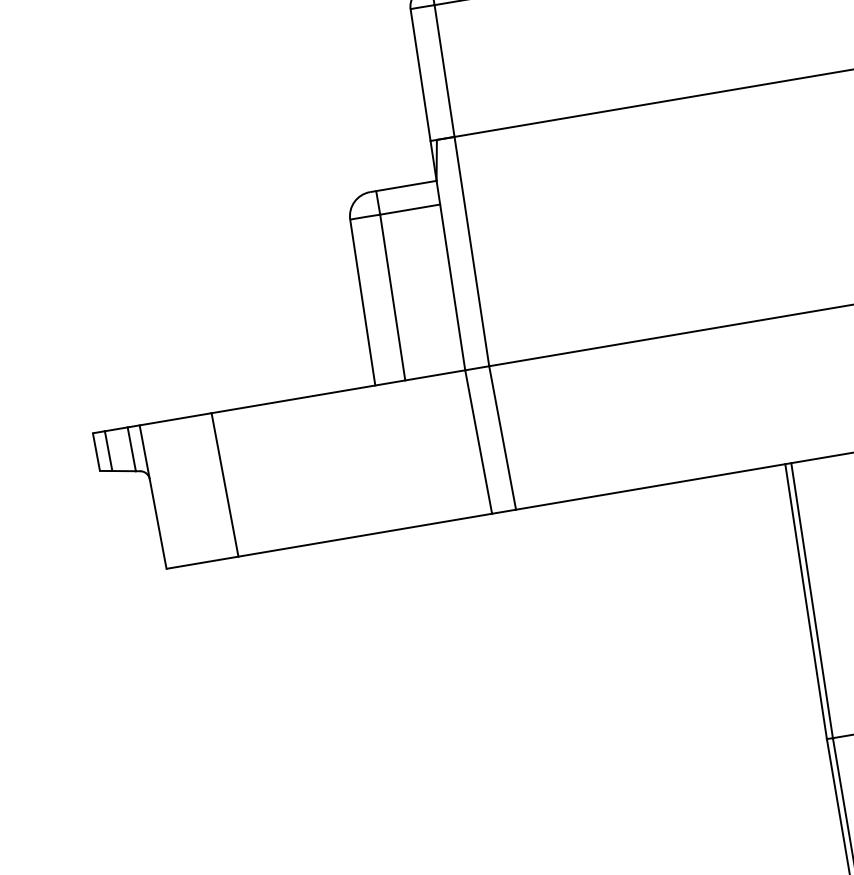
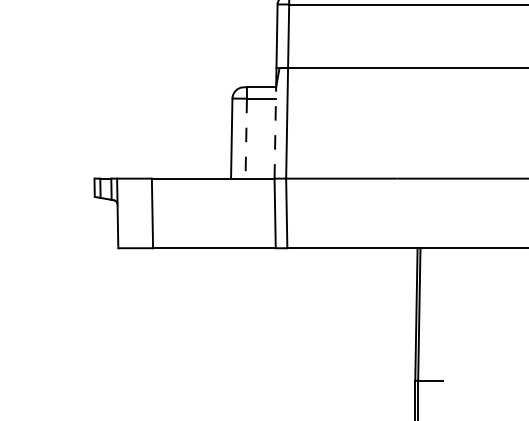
line: (451, 274) -> (275, 132), solid -> dashed
line: (393, 297) -> (246, 138), solid -> dashed

